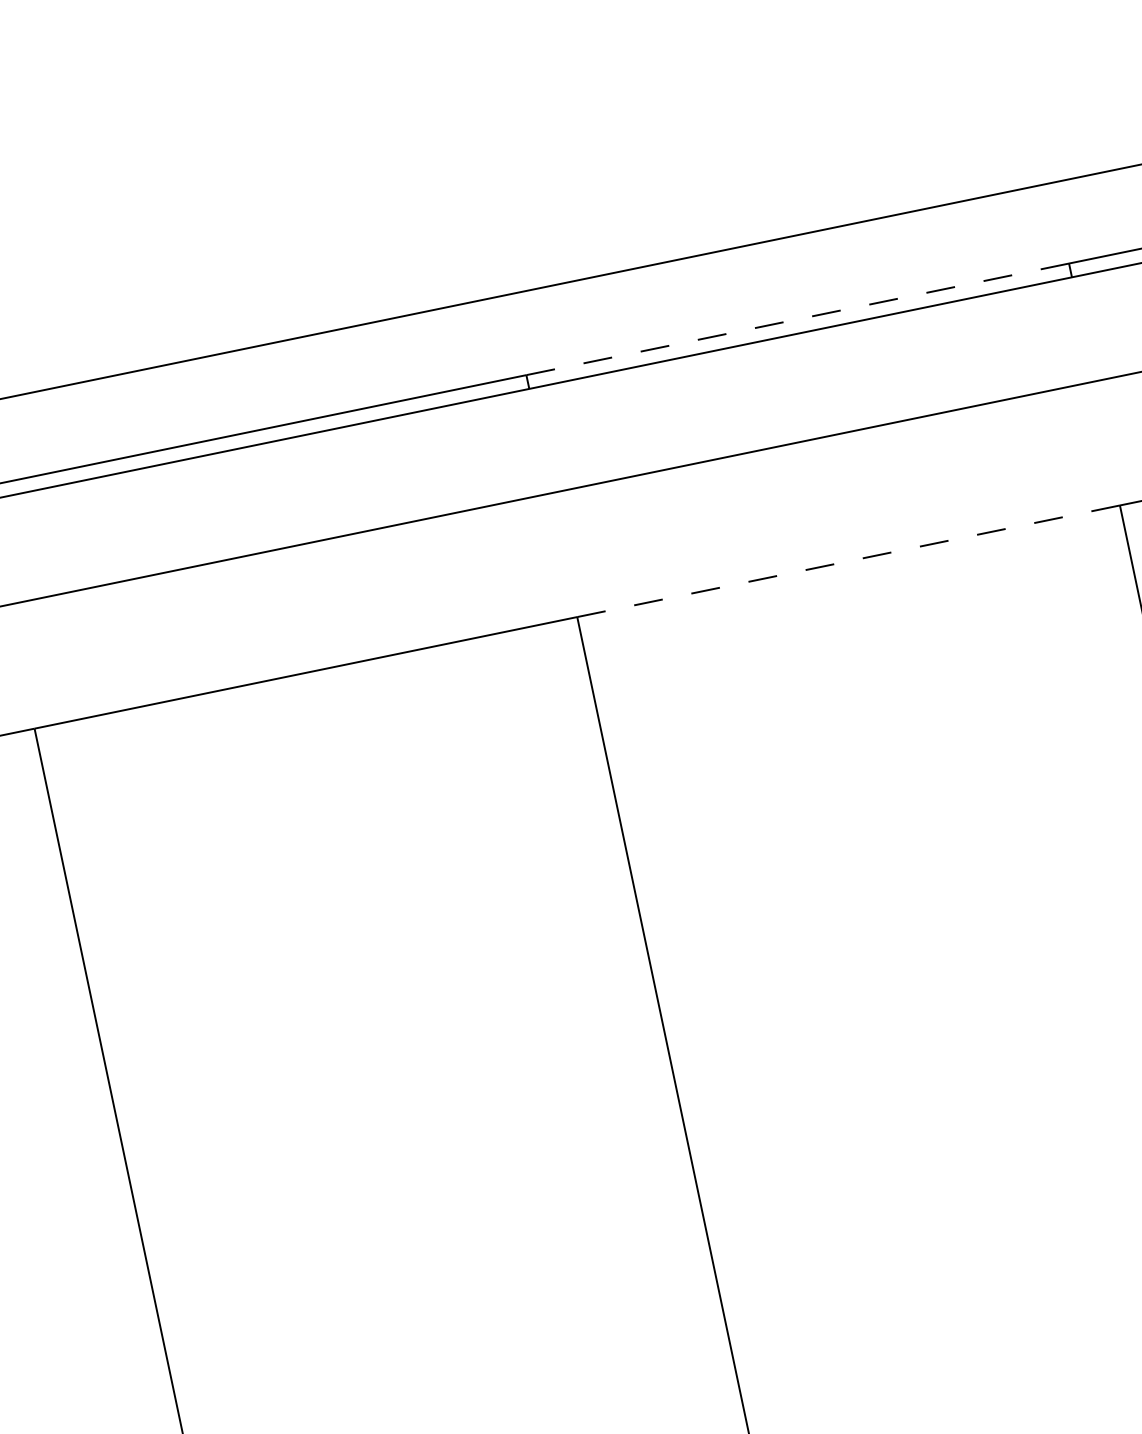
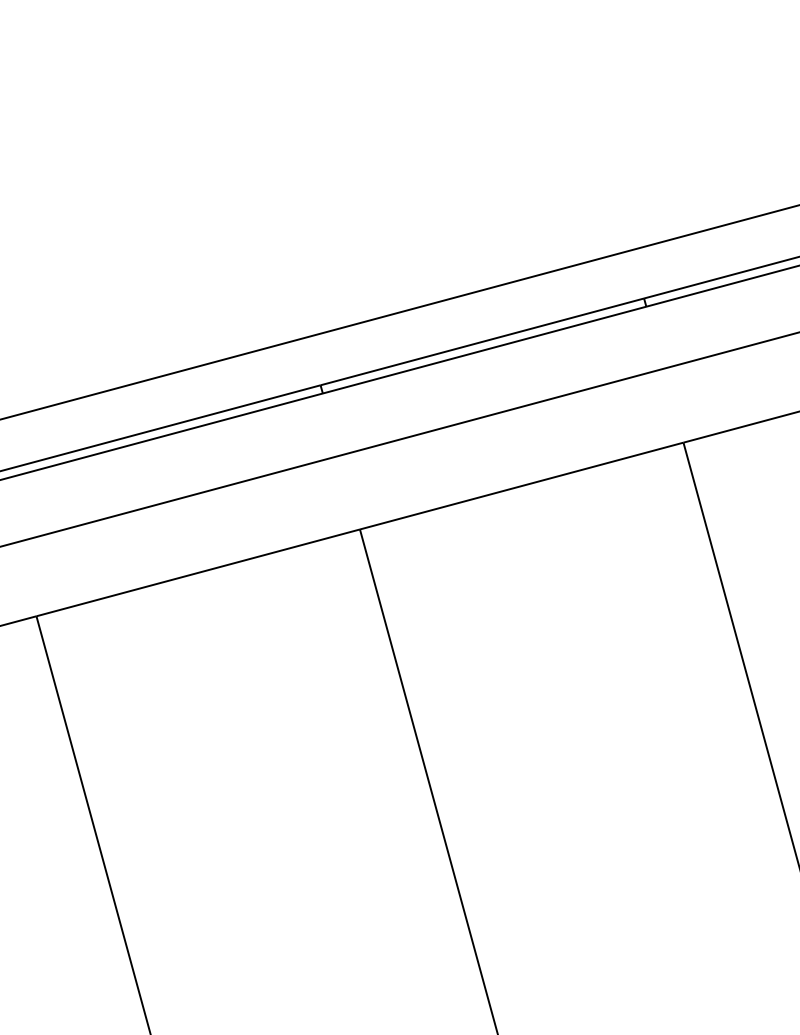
line: (798, 318) -> (482, 341), dashed -> solid
line: (848, 561) -> (521, 486), dashed -> solid

